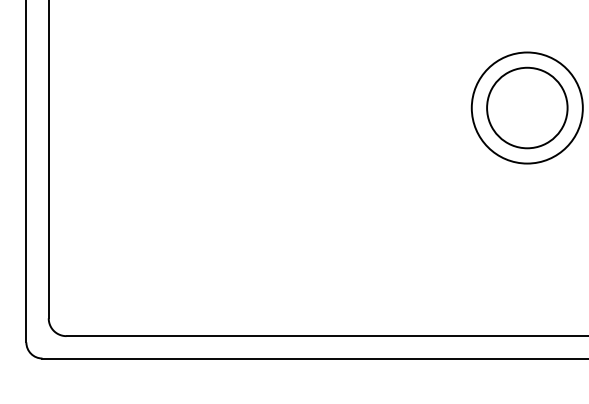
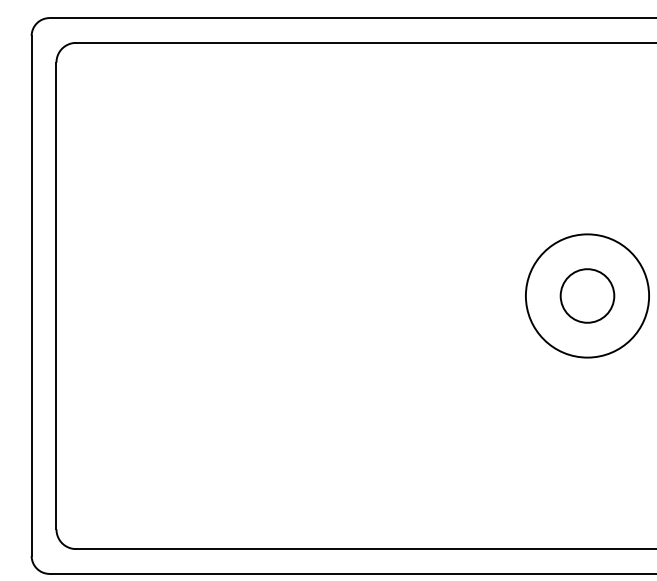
circle: (527, 107) -> (587, 295), size x0.6

